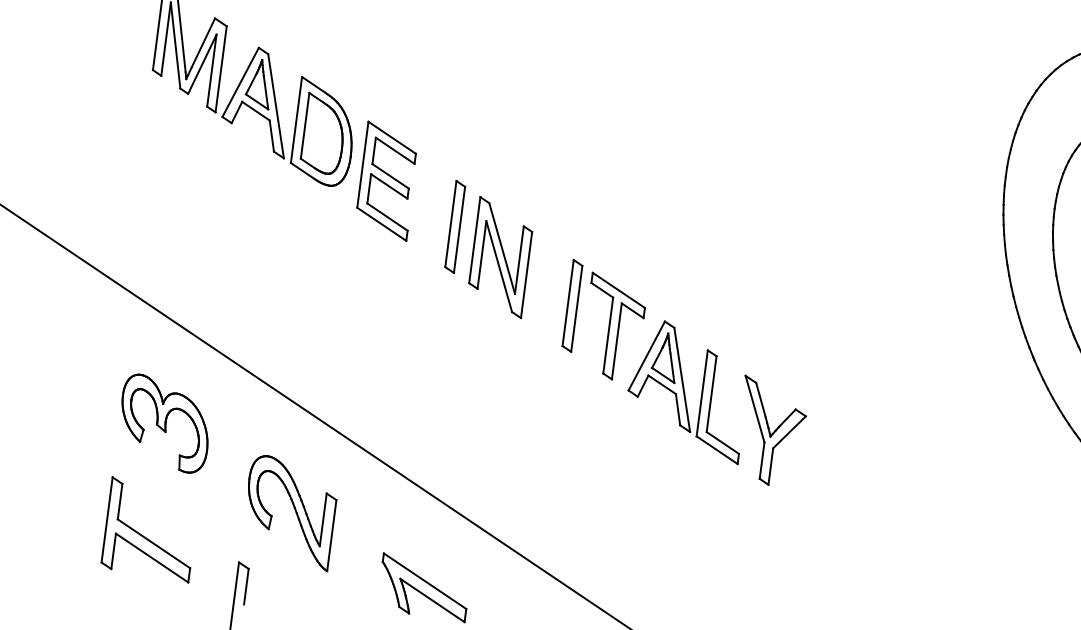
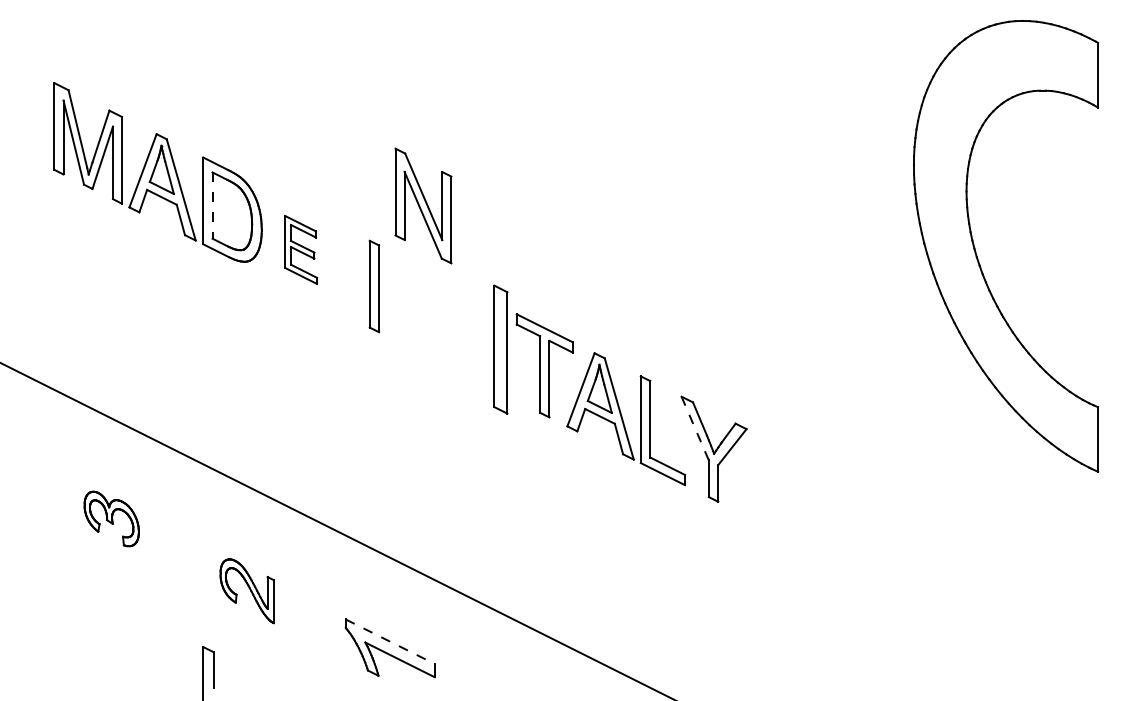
line: (304, 126) -> (212, 206), solid -> dashed
part: (386, 180) -> (300, 249), size x0.6
part: (500, 257) -> (423, 205), moved
part: (572, 305) -> (500, 349), size x1.4
line: (755, 409) -> (695, 428), solid -> dashed
part: (164, 423) -> (111, 518), size x0.6
part: (289, 512) -> (246, 591), size x0.6
part: (144, 536) -> (106, 633), removed
line: (425, 581) -> (390, 641), solid -> dashed

